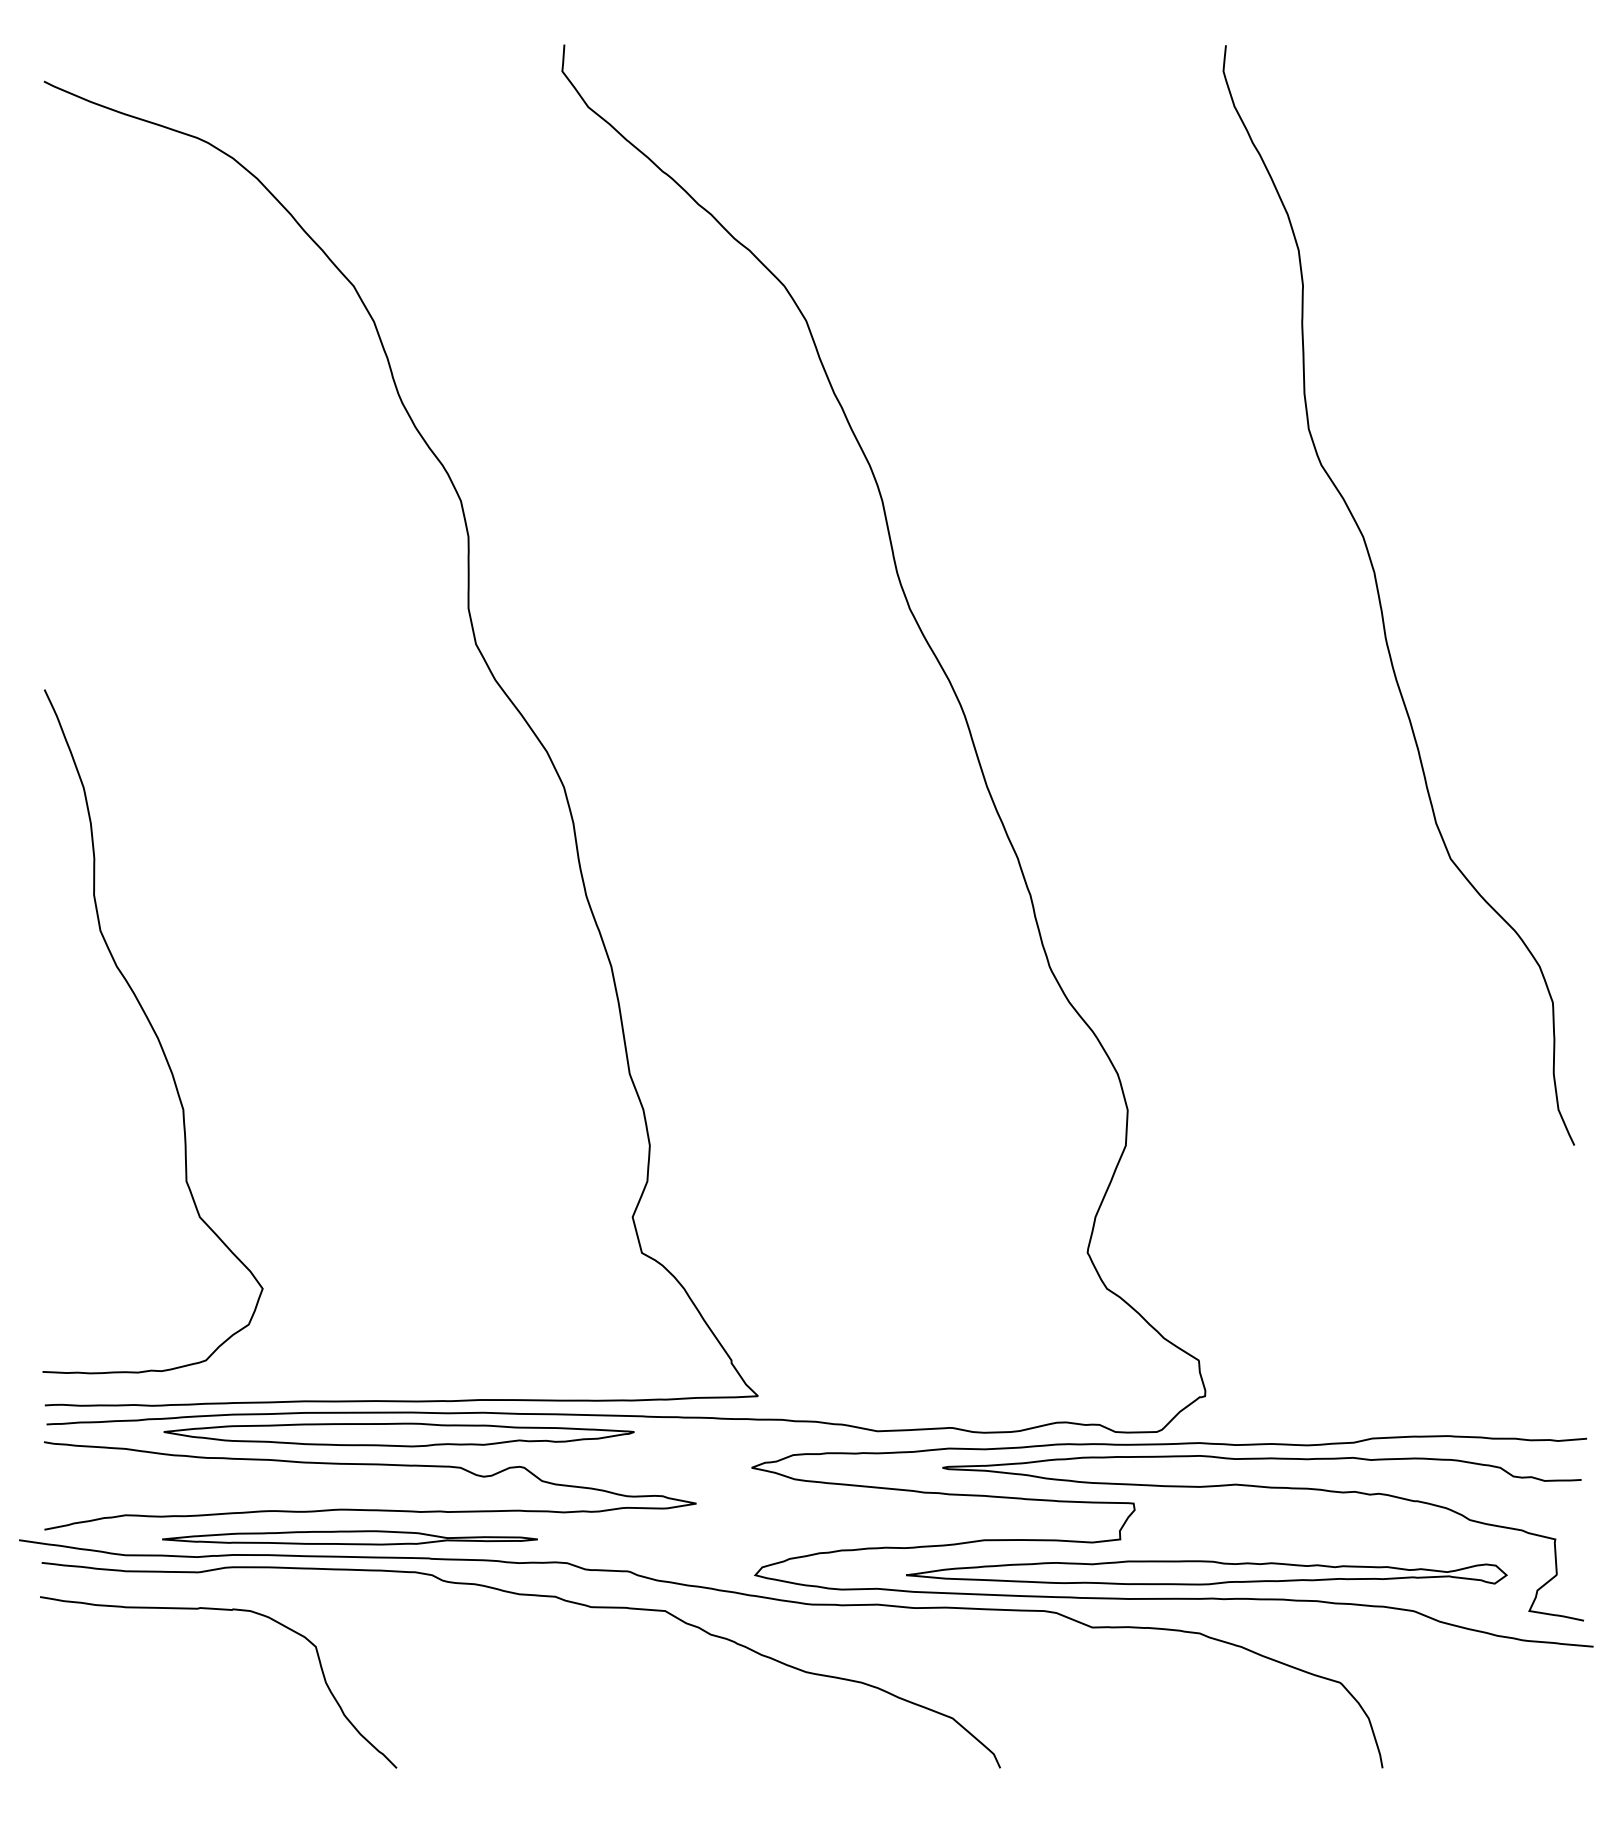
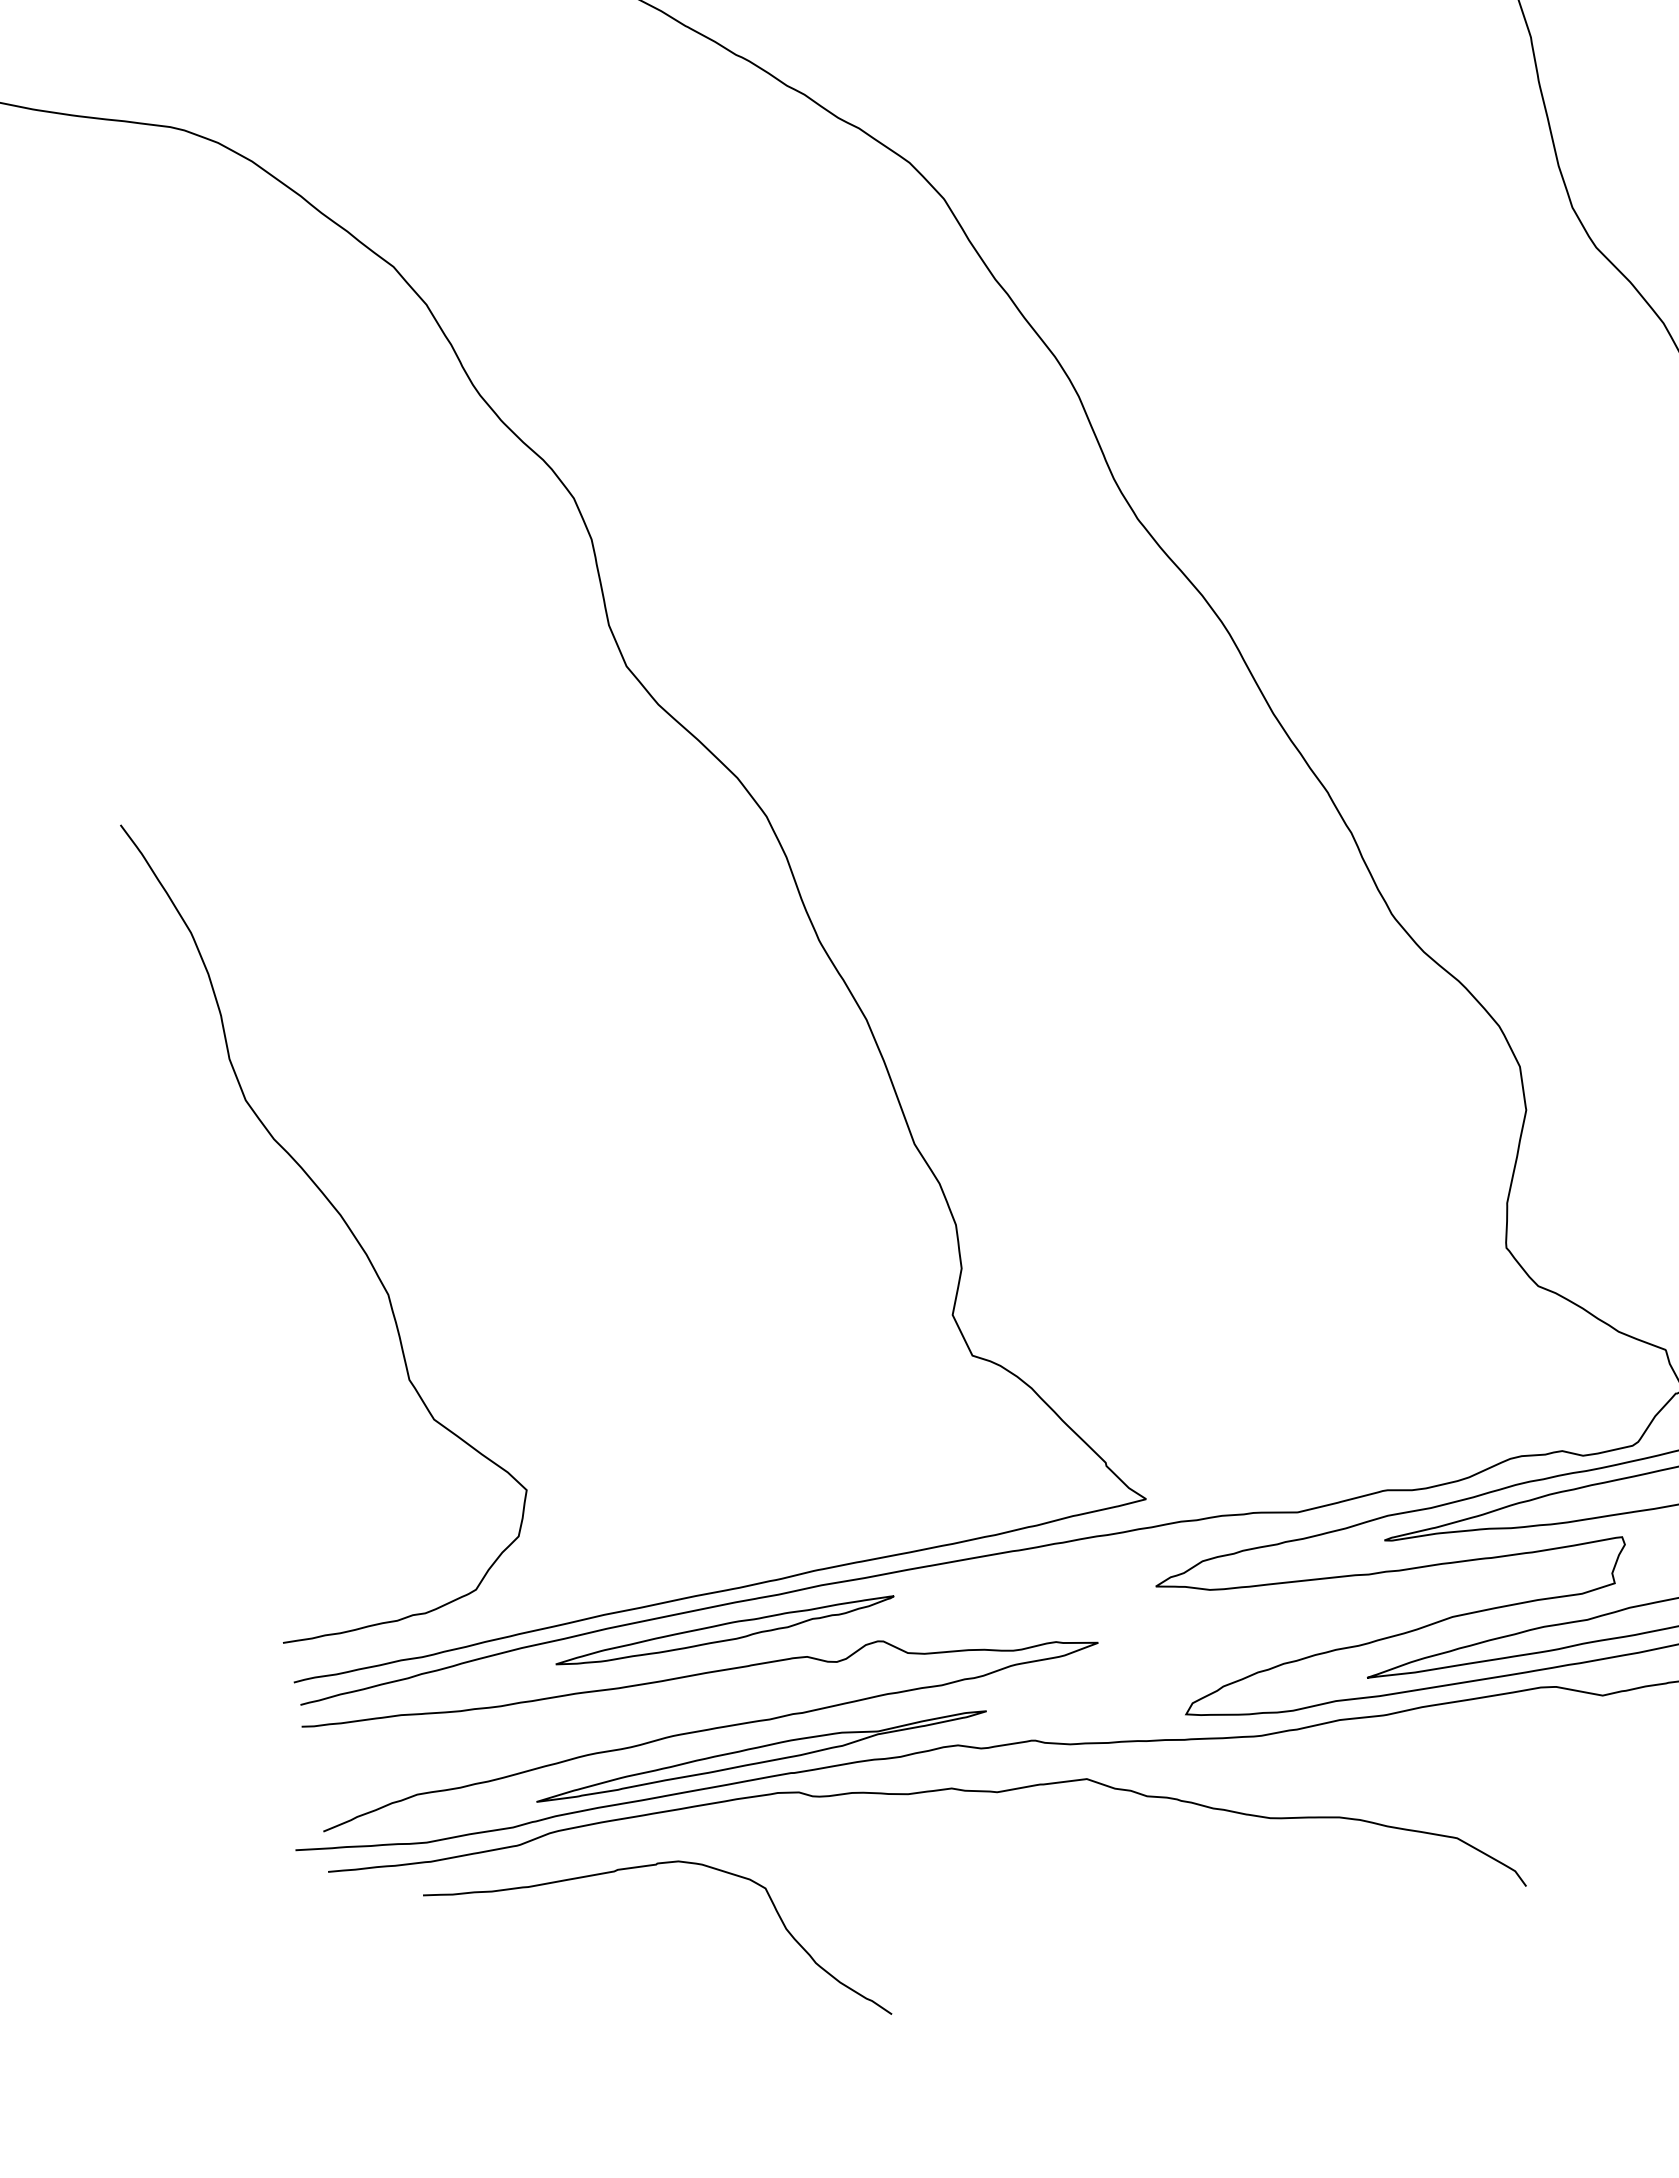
part: (398, 1434) -> (724, 1631), size x0.6
part: (349, 1537) -> (760, 1754), moved
curve: (219, 1610) -> (641, 1868), moved

